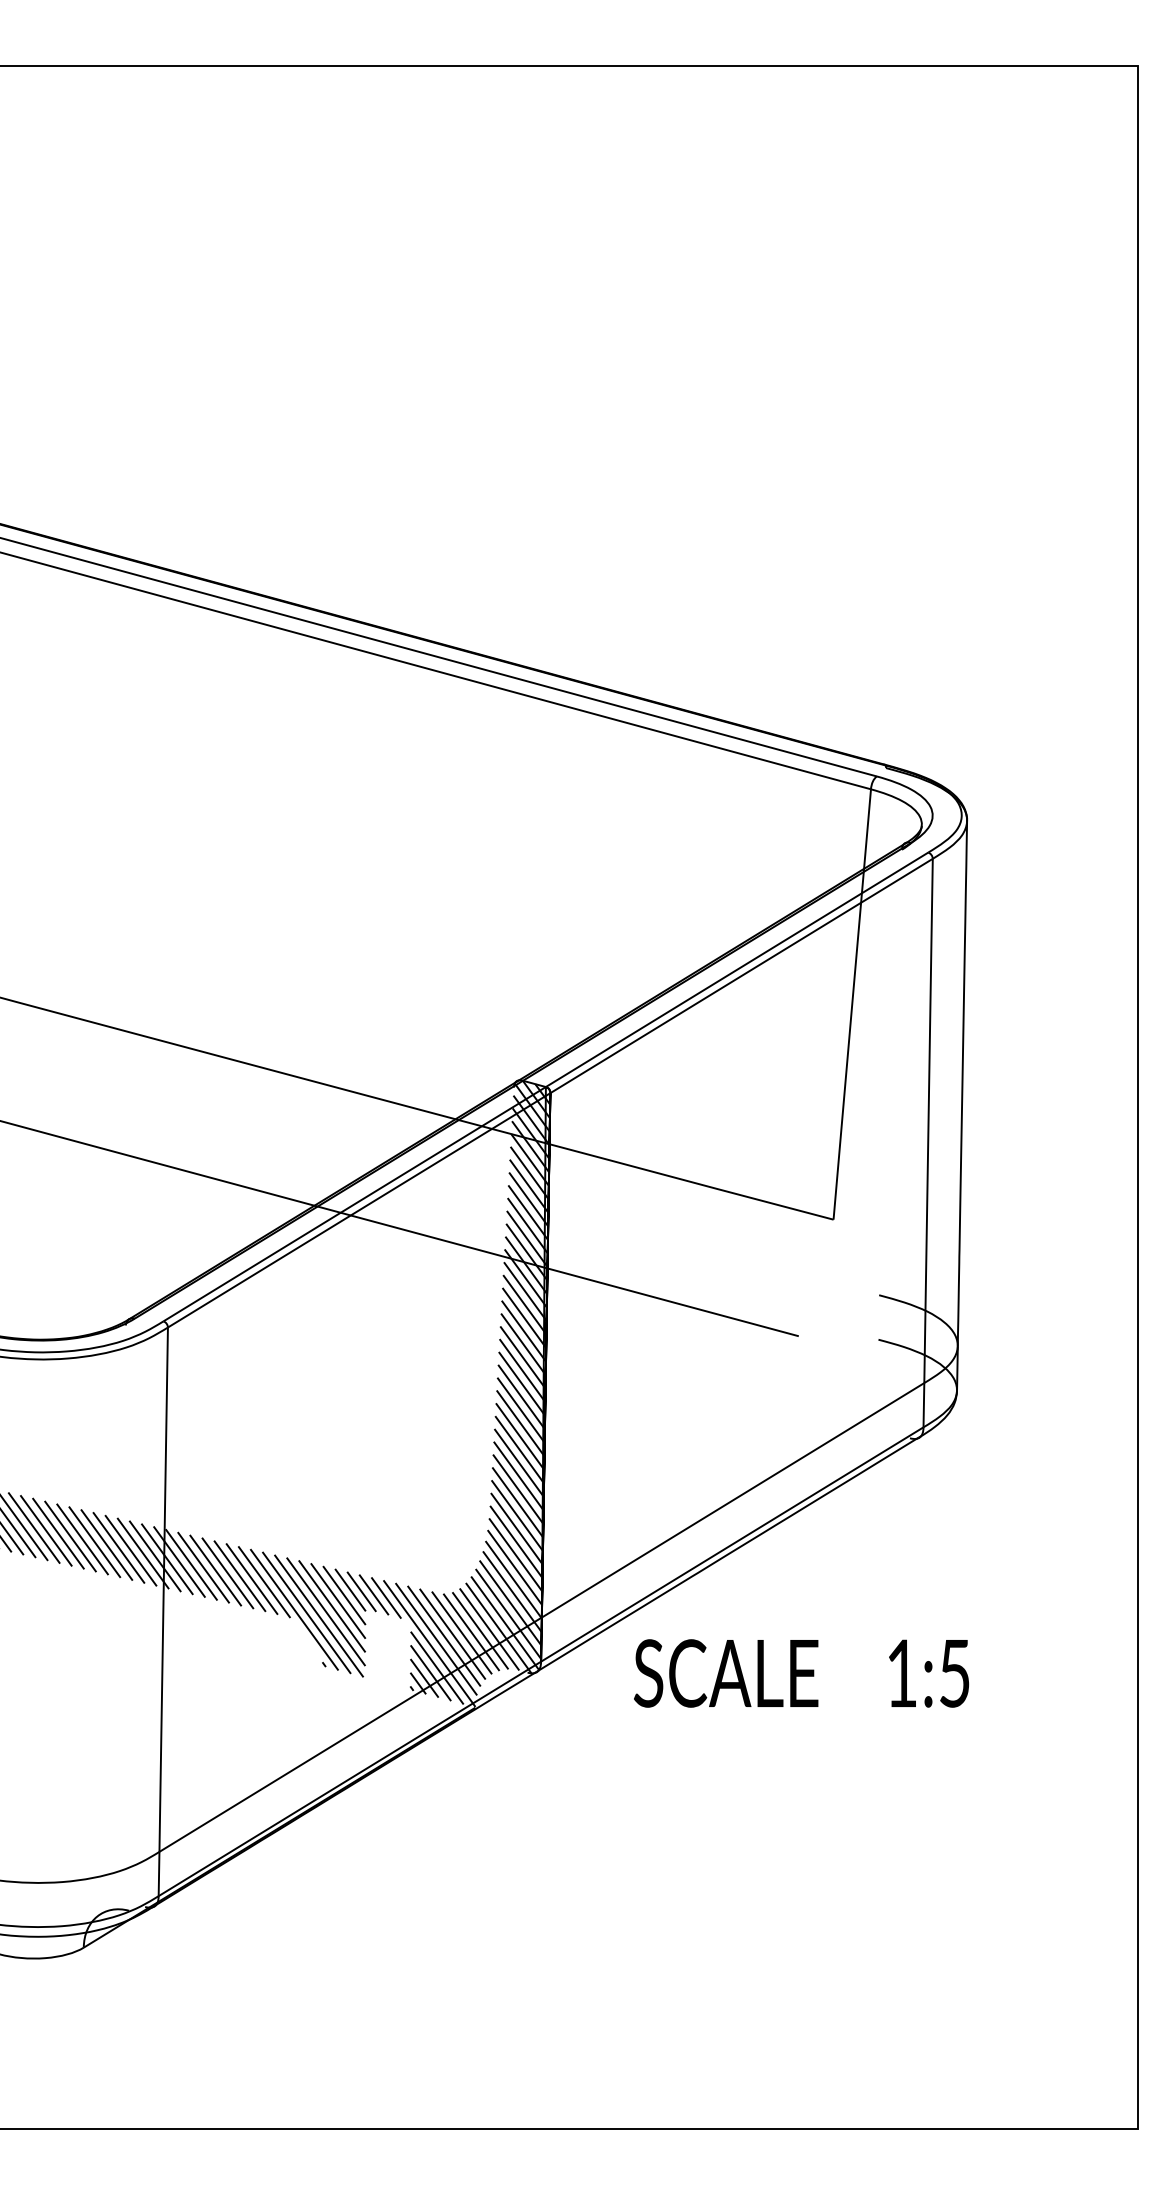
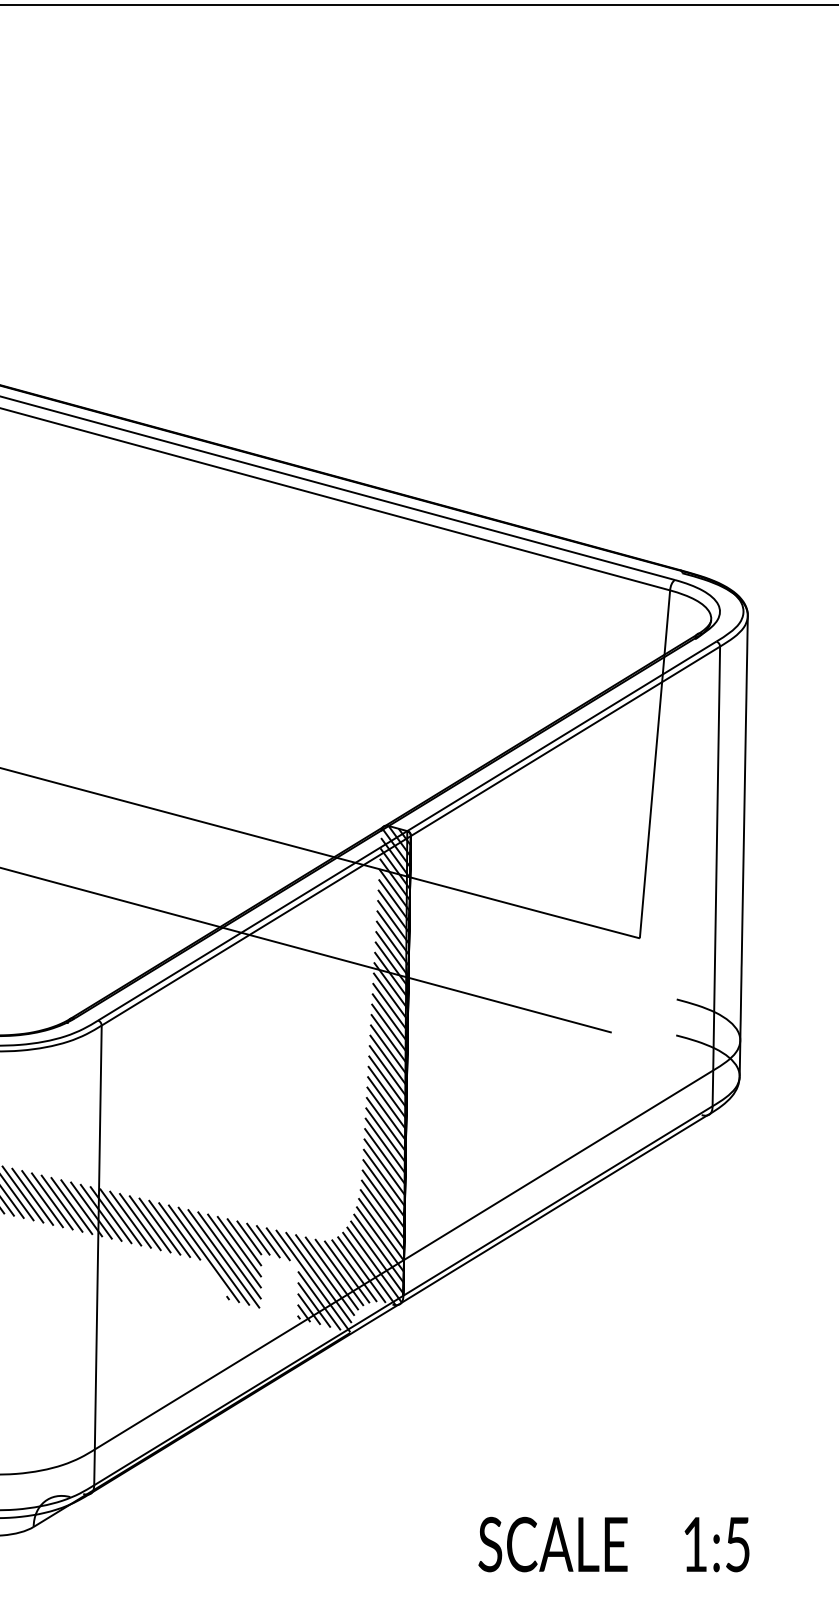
text: (801, 1673) -> (613, 1544), moved

